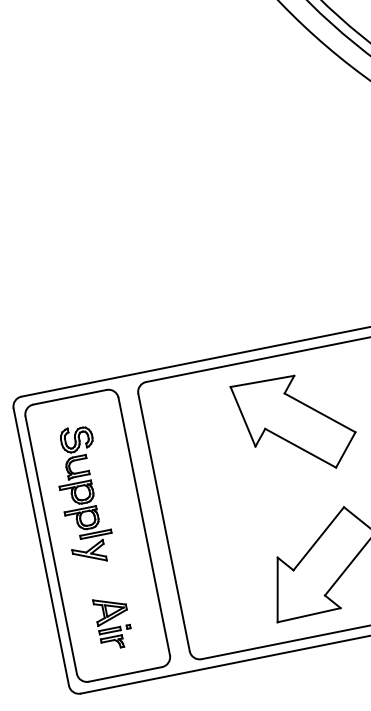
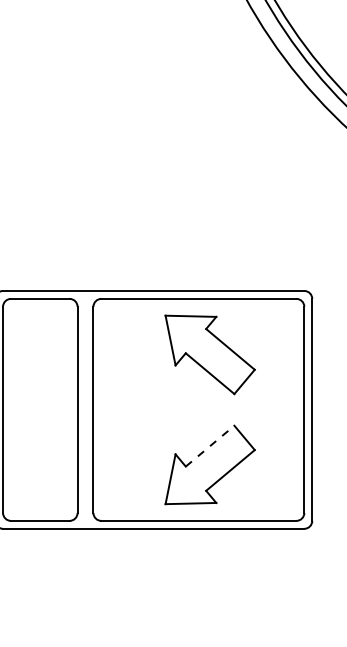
part: (82, 495) -> (34, 376), removed
line: (319, 539) -> (210, 446), solid -> dashed
part: (112, 621) -> (38, 478), removed

